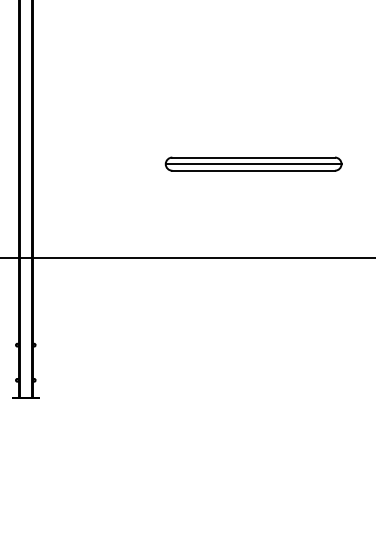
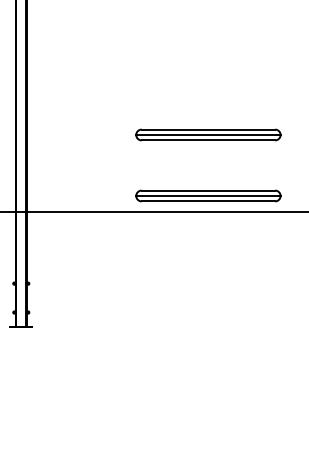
part: (253, 237) -> (208, 195), added

